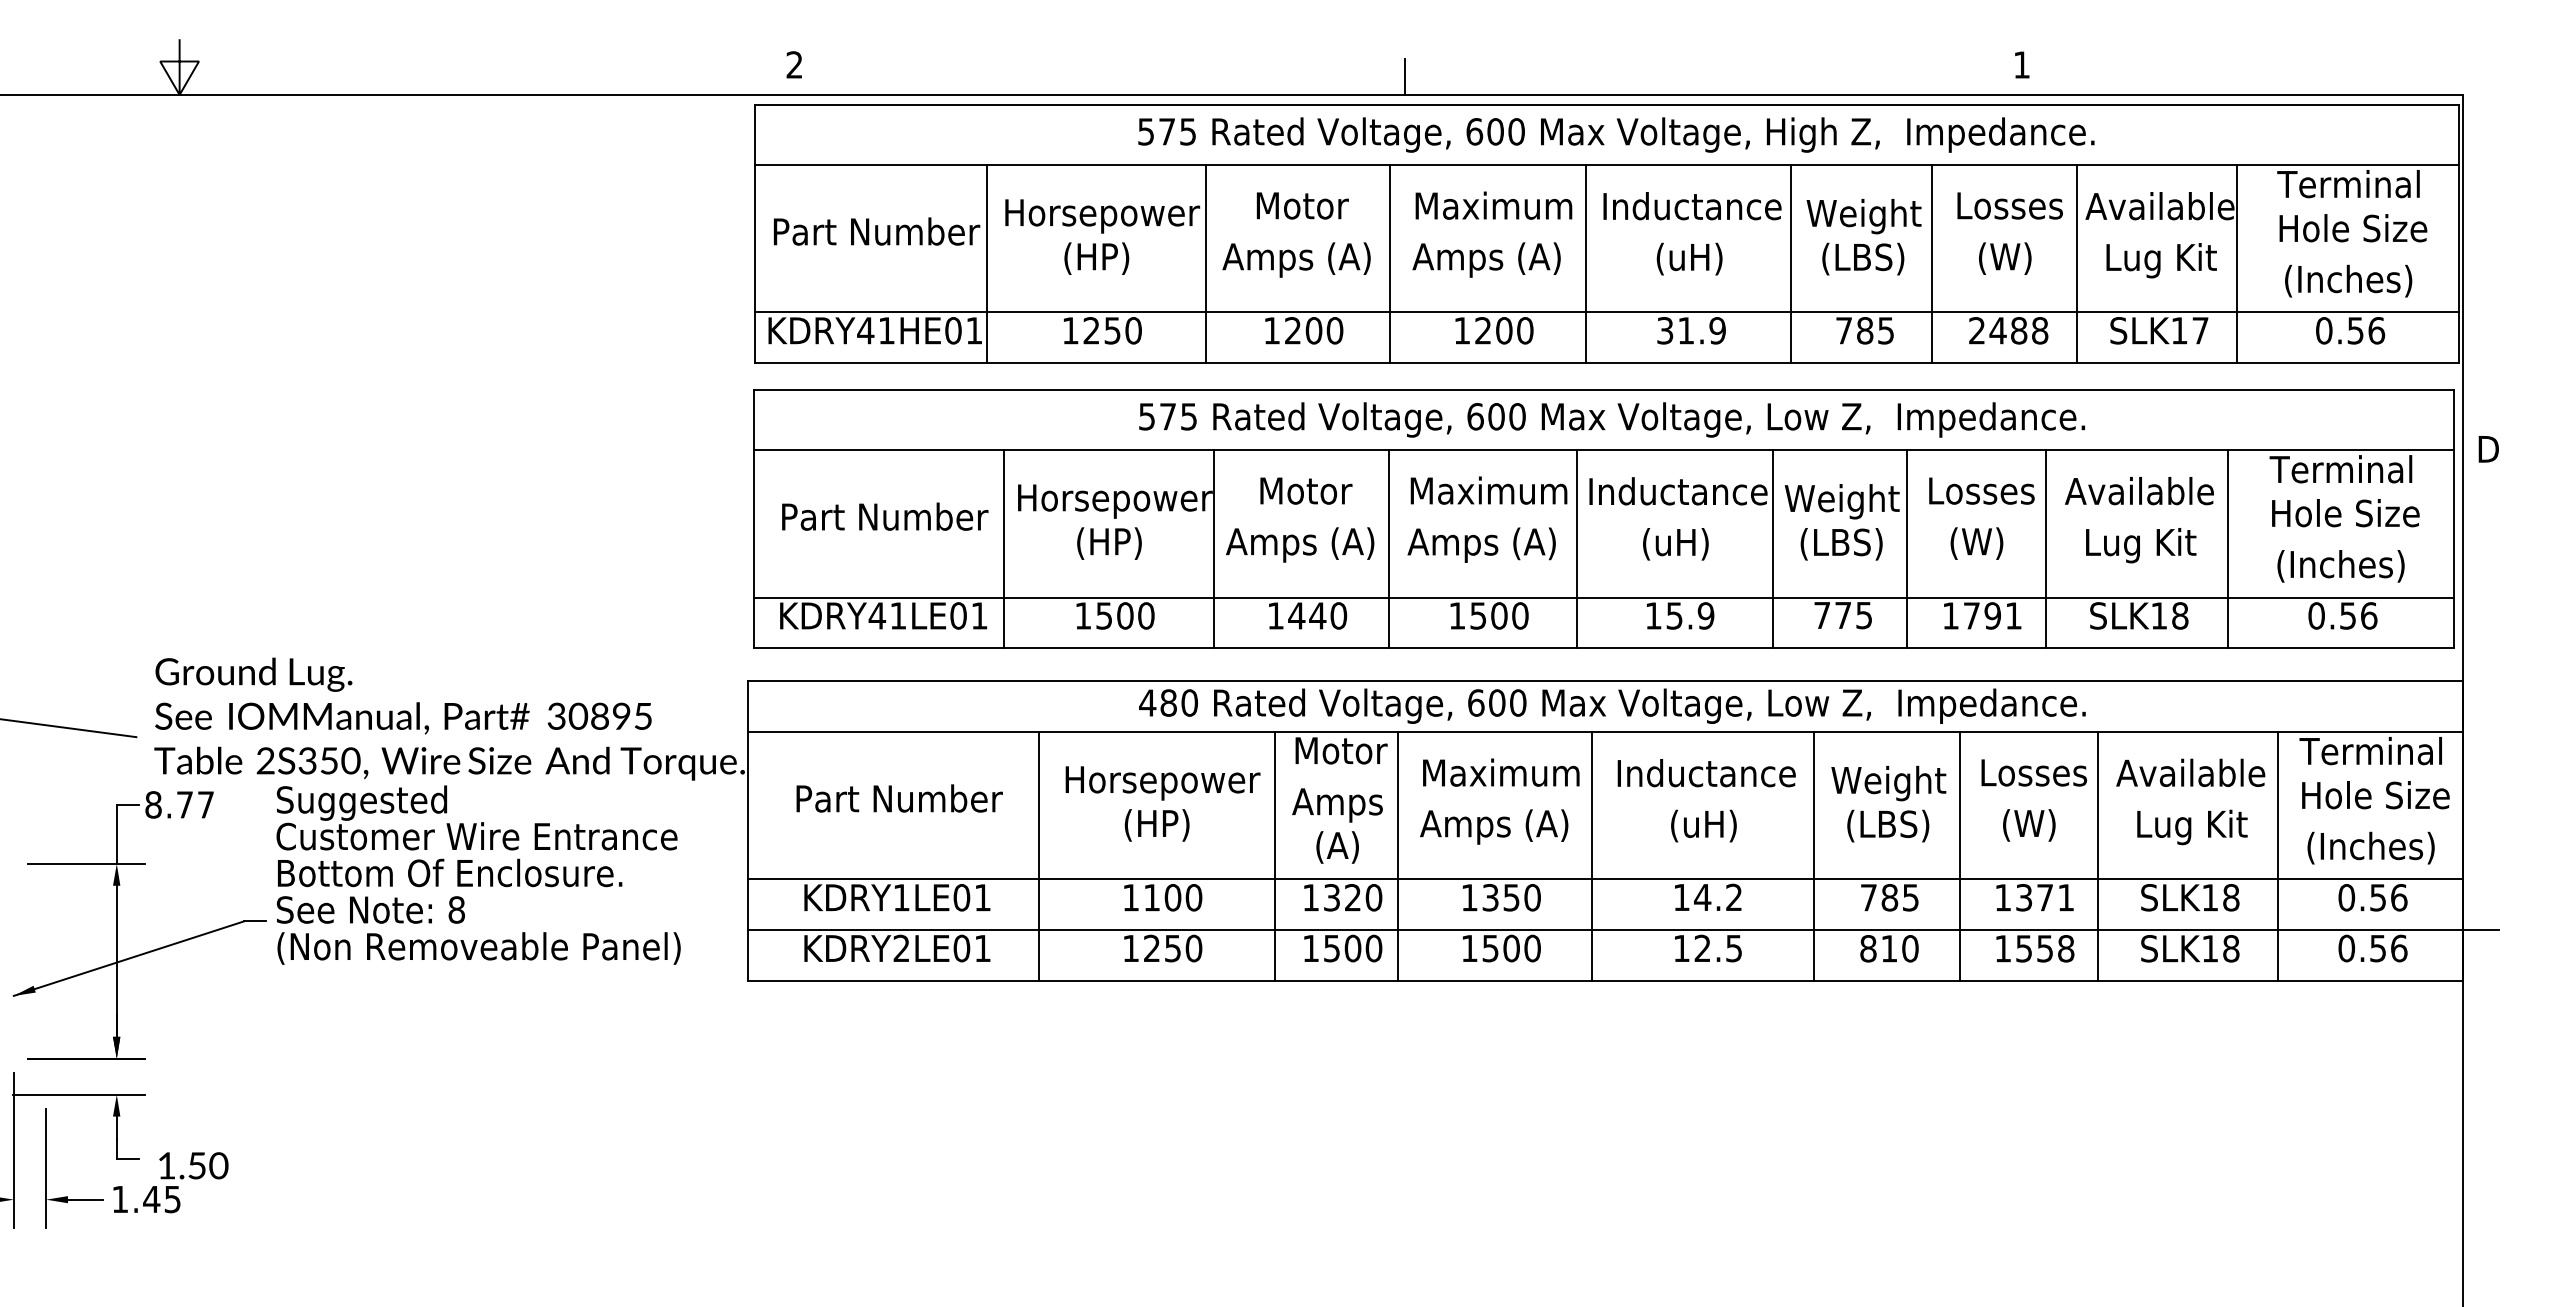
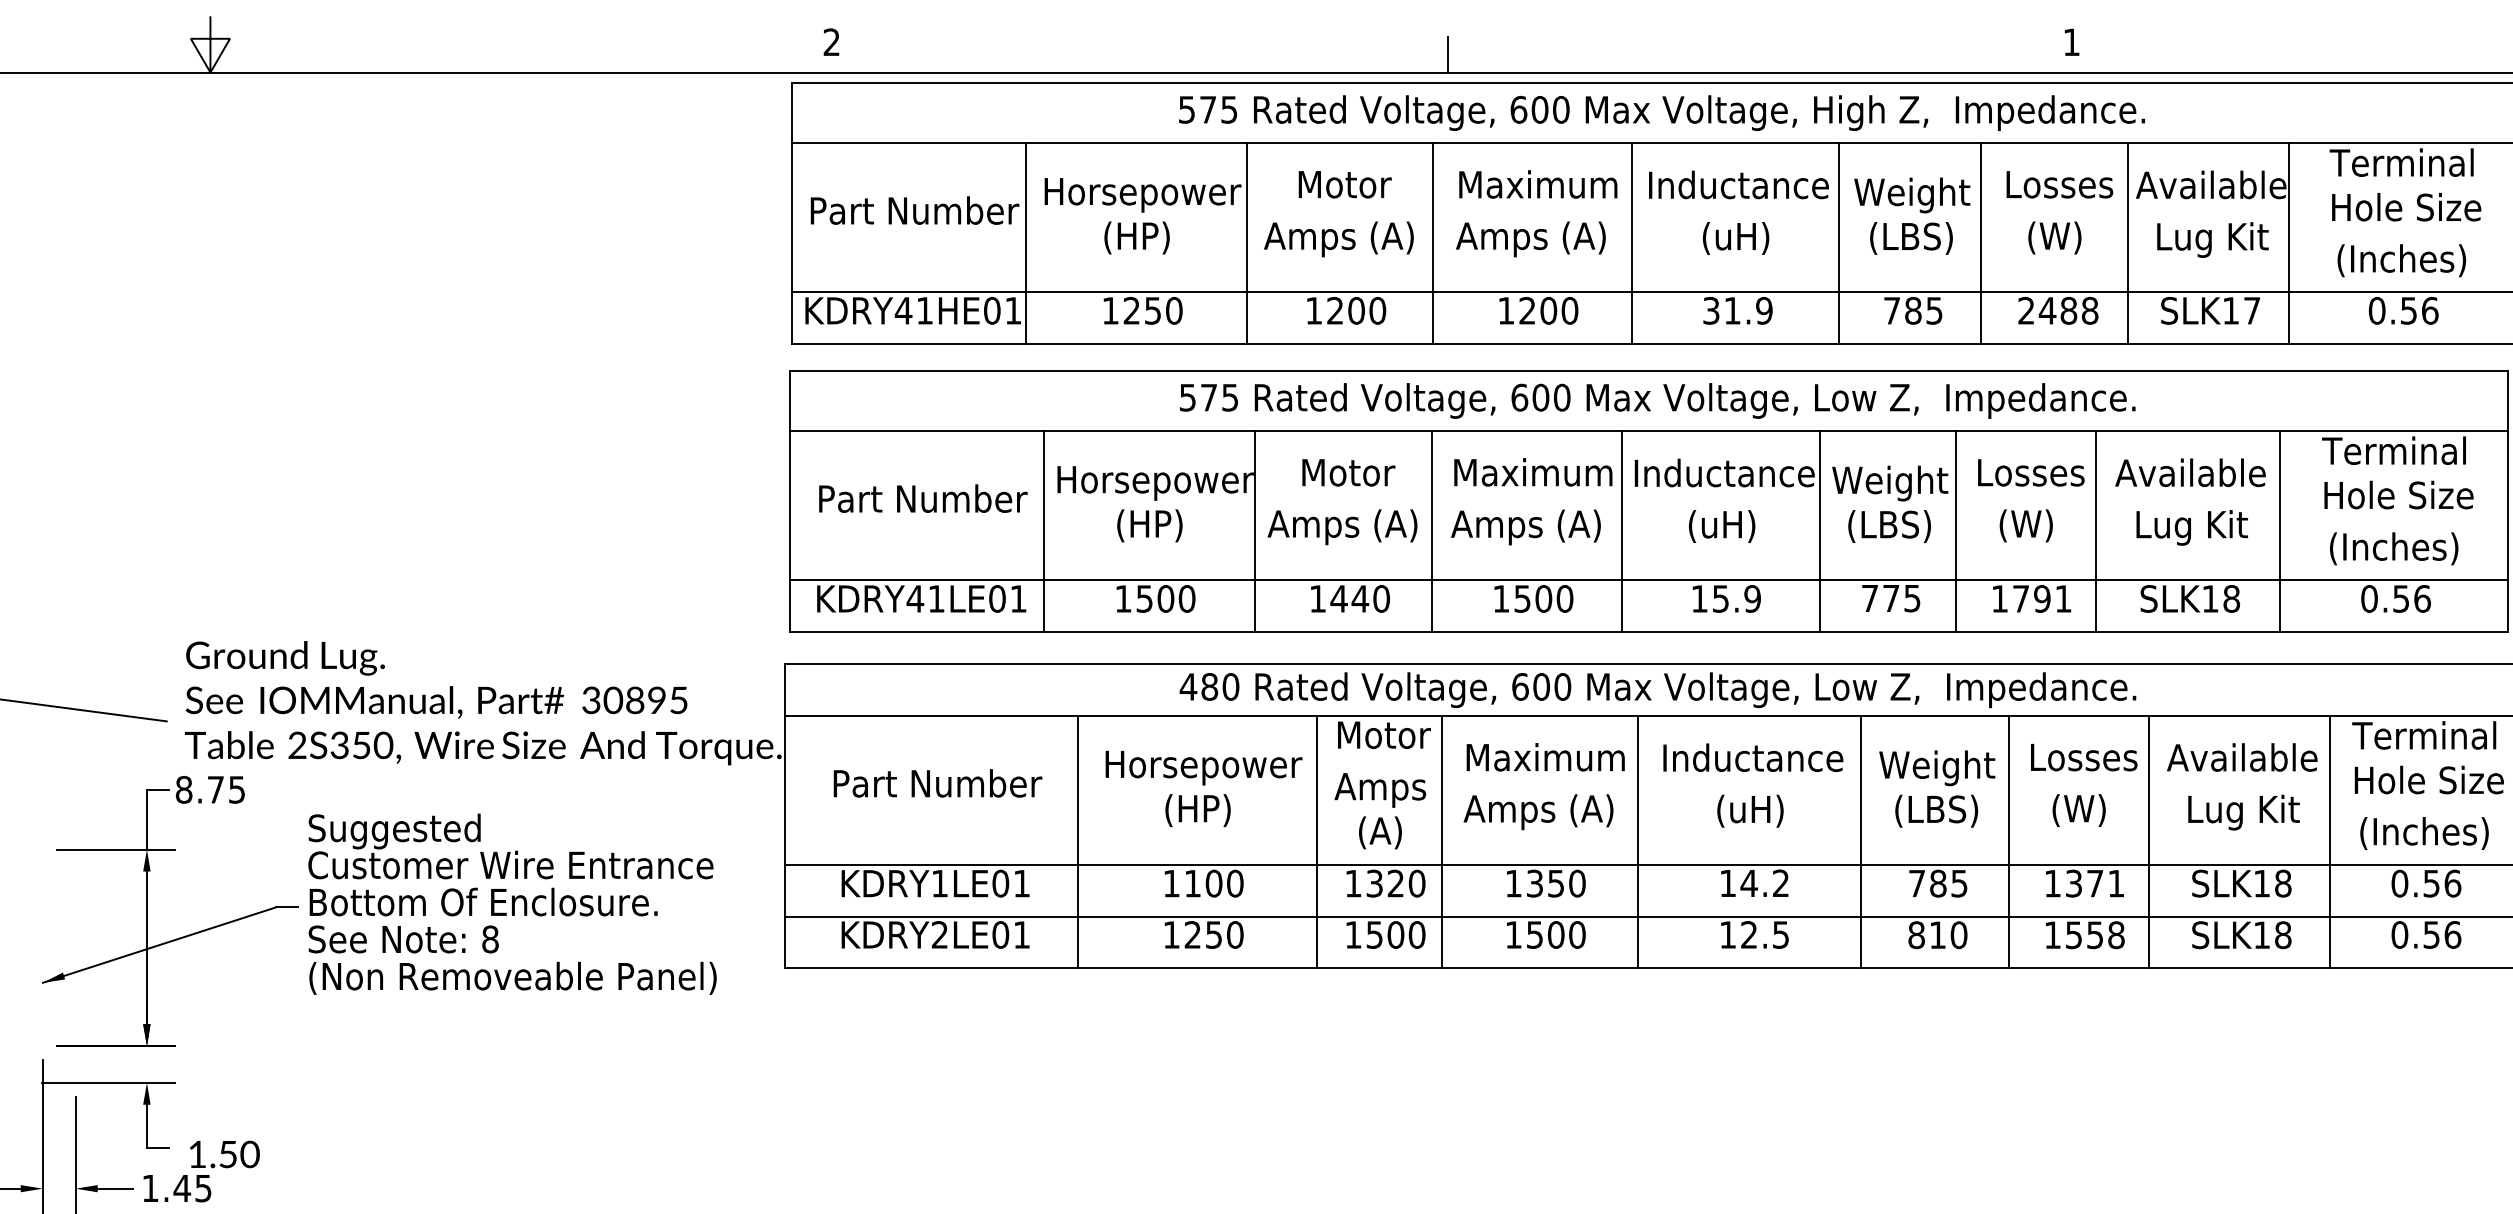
text: (205, 804) -> (236, 789), 8.77 -> 8.75
text: (478, 874) -> (512, 903), moved

